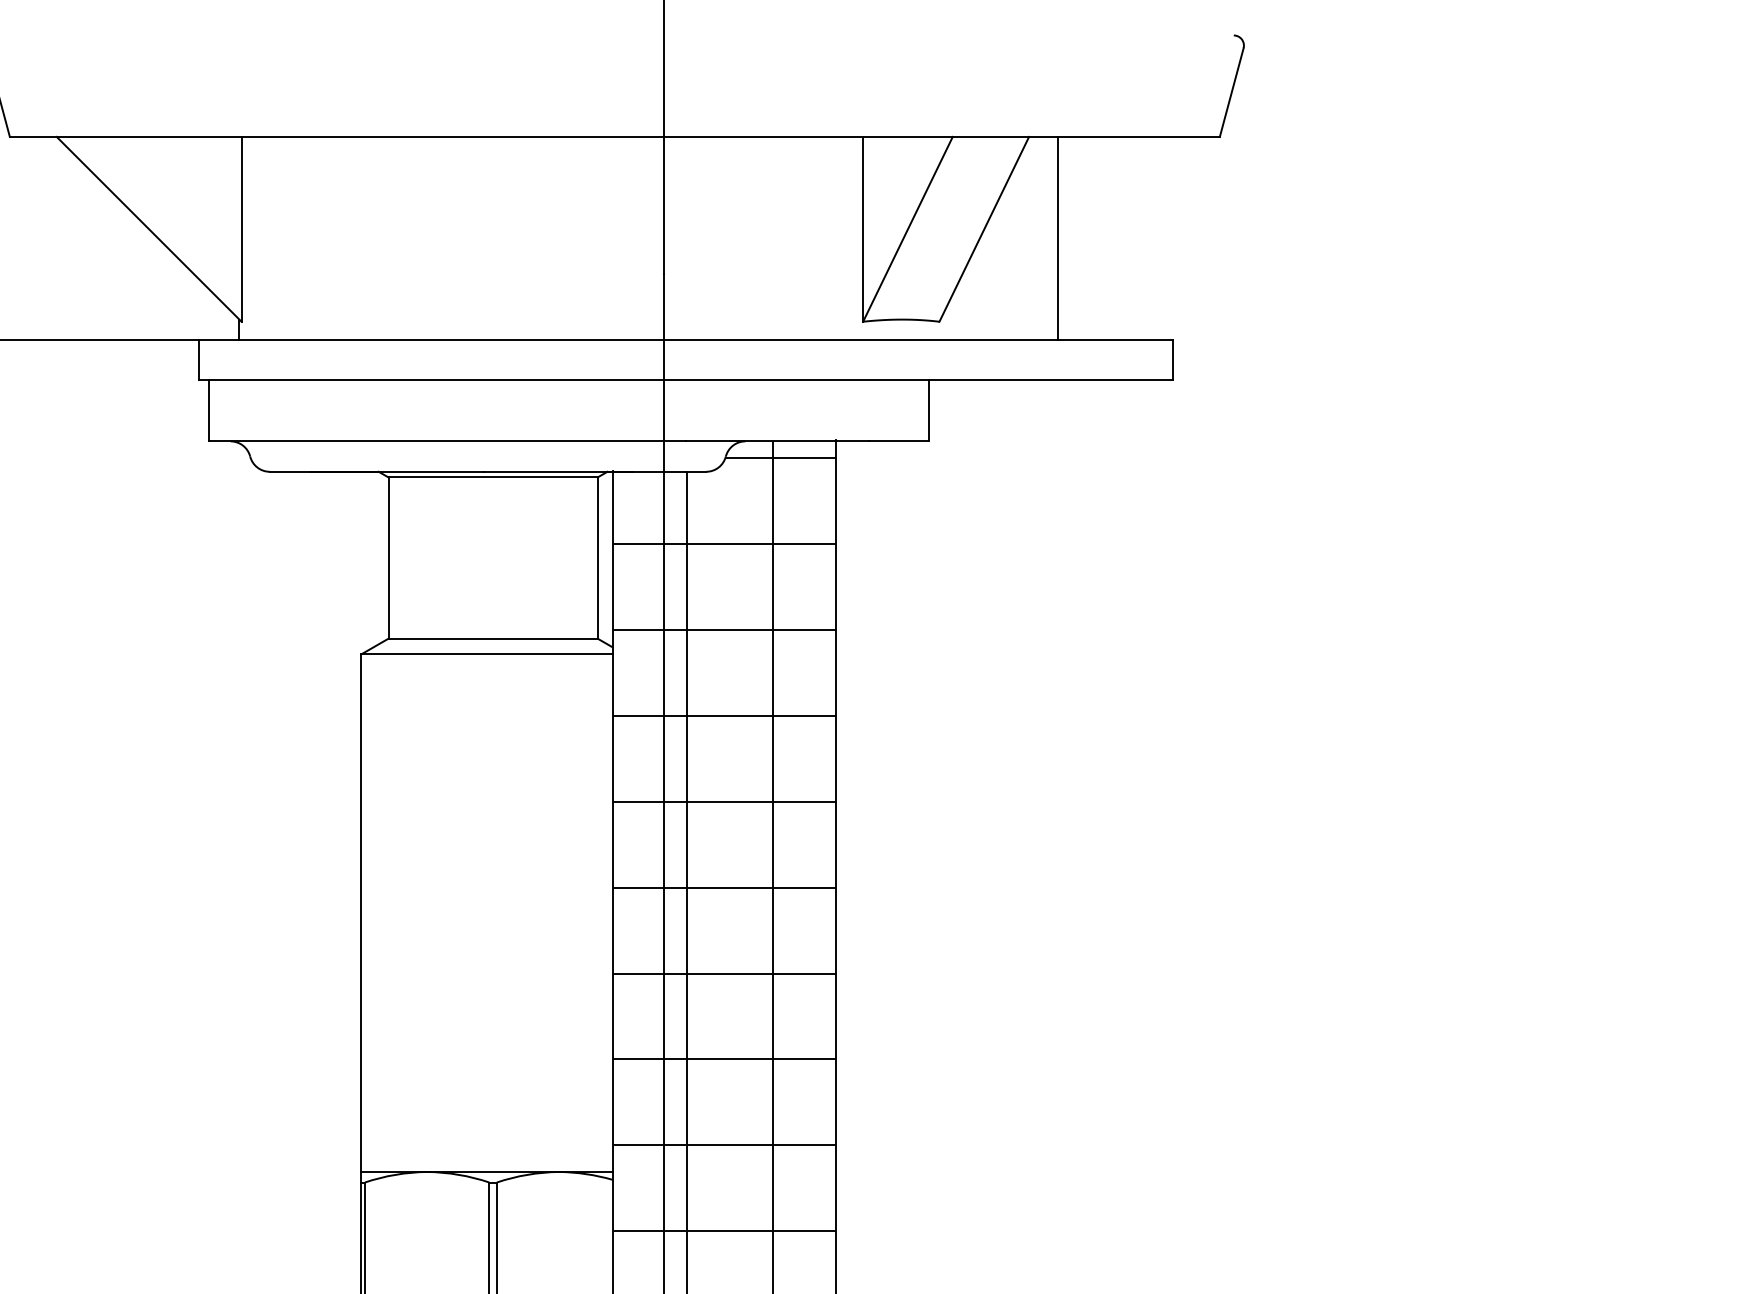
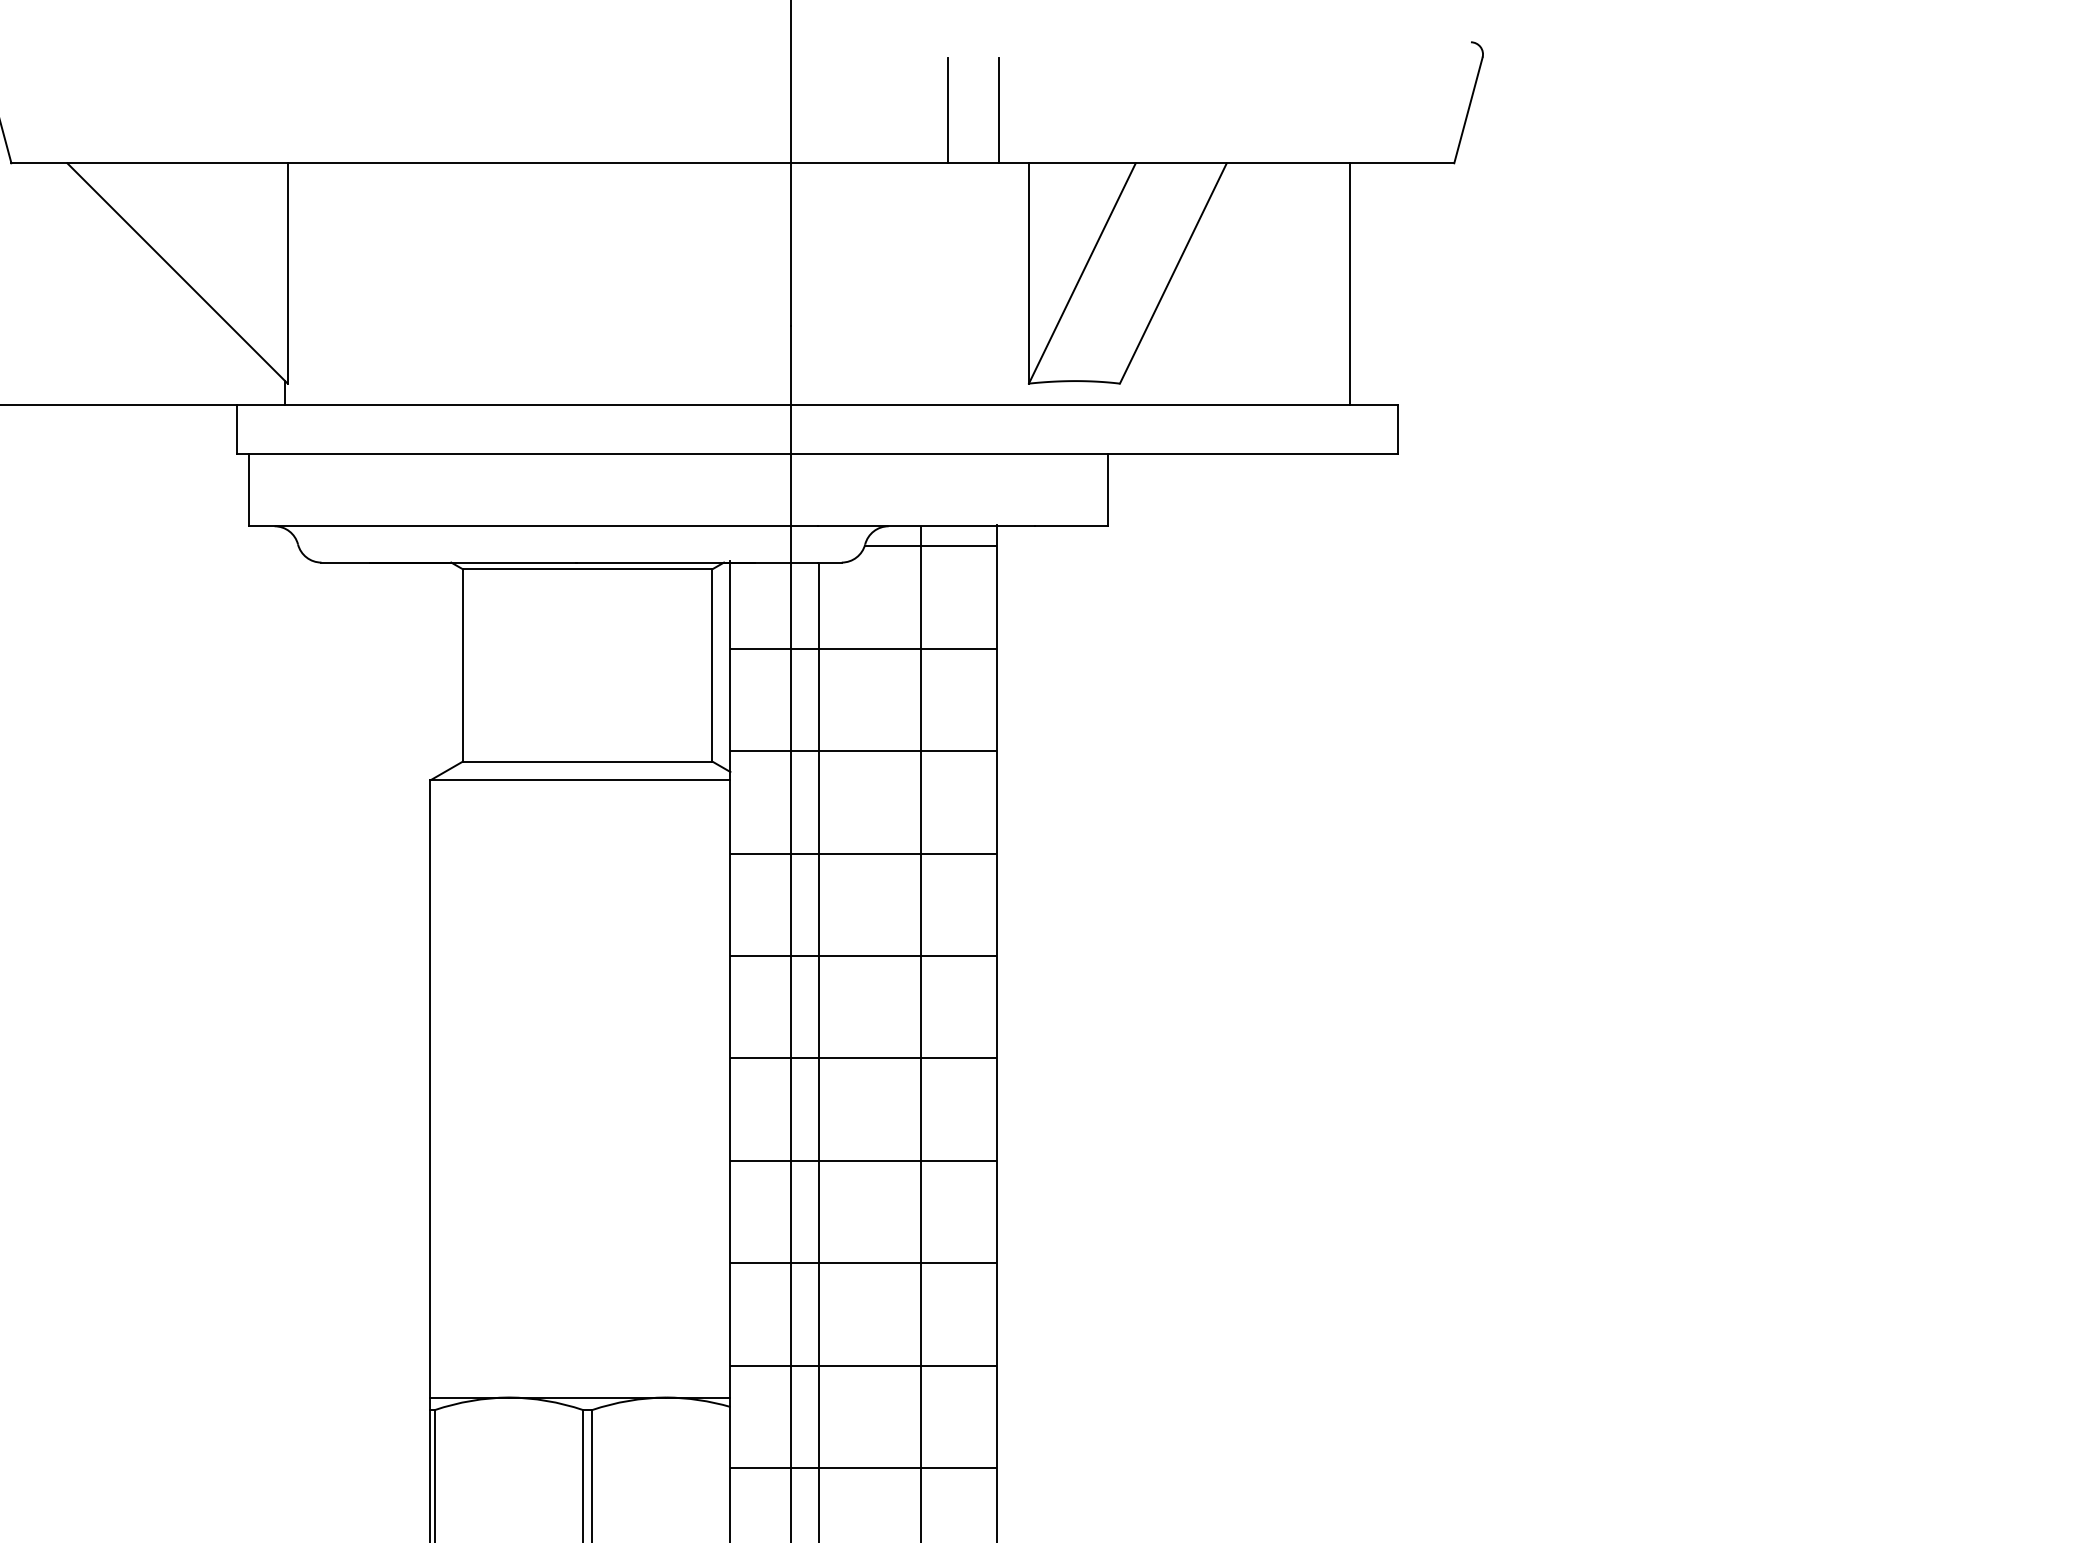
line: (794, 92) -> (947, 110), added
line: (837, 92) -> (998, 110), added
line: (1057, 238) -> (1349, 284), moved

